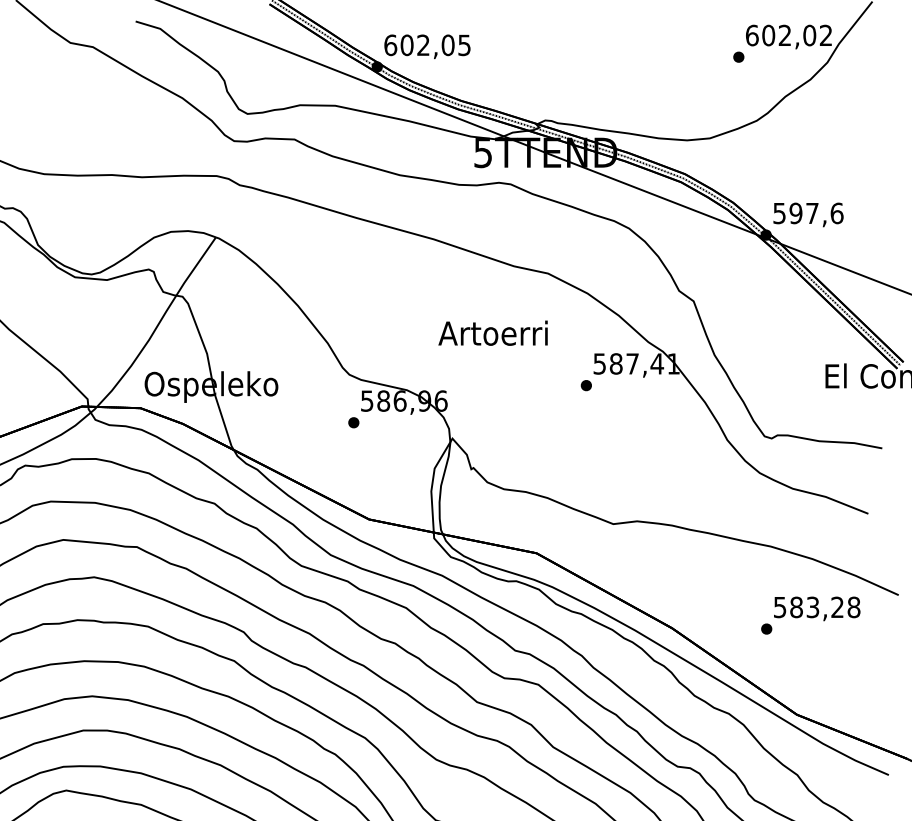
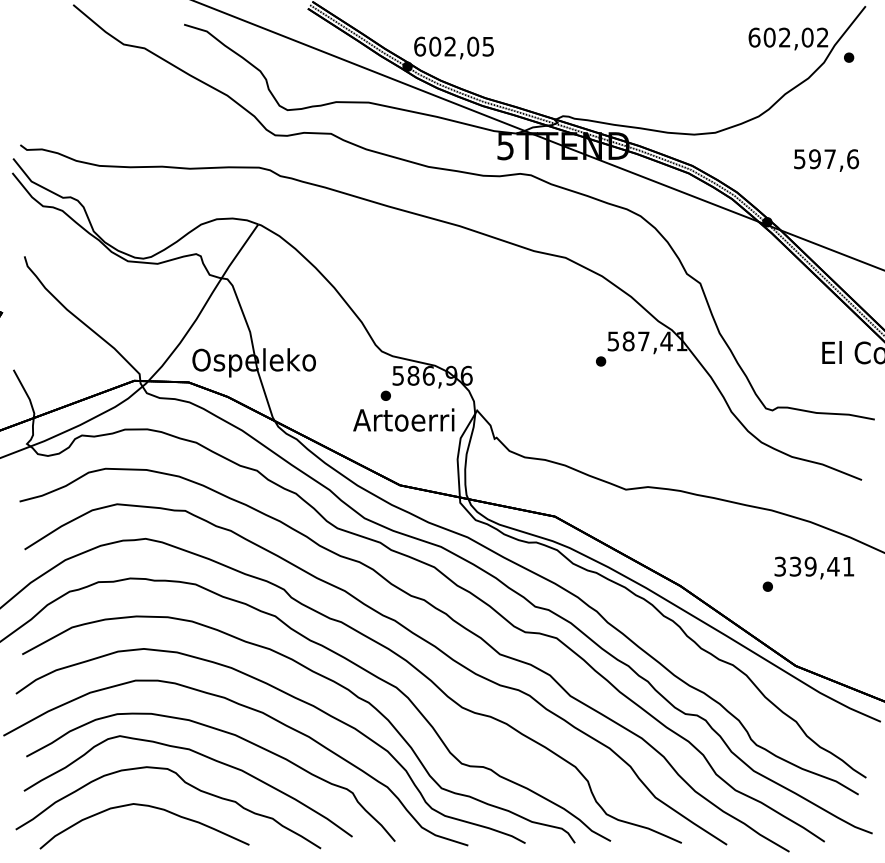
part: (739, 57) -> (849, 57), moved
text: (808, 214) -> (826, 160), moved
text: (492, 332) -> (403, 419), moved
text: (817, 607) -> (814, 566), 583,28 -> 339,41

